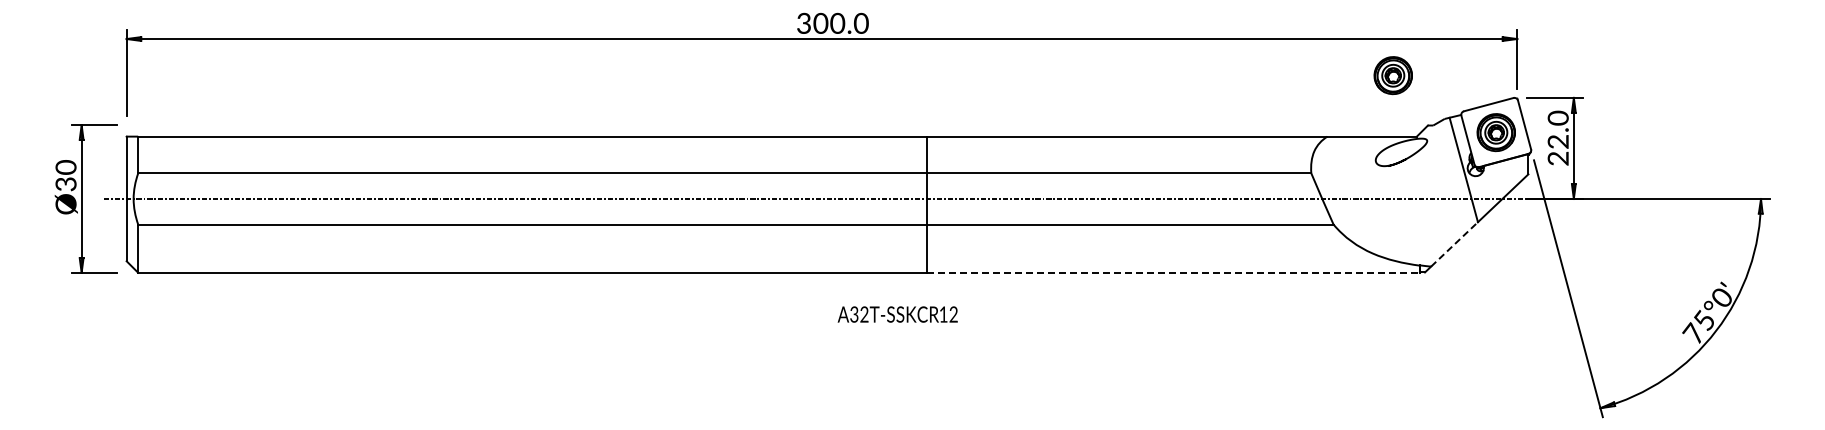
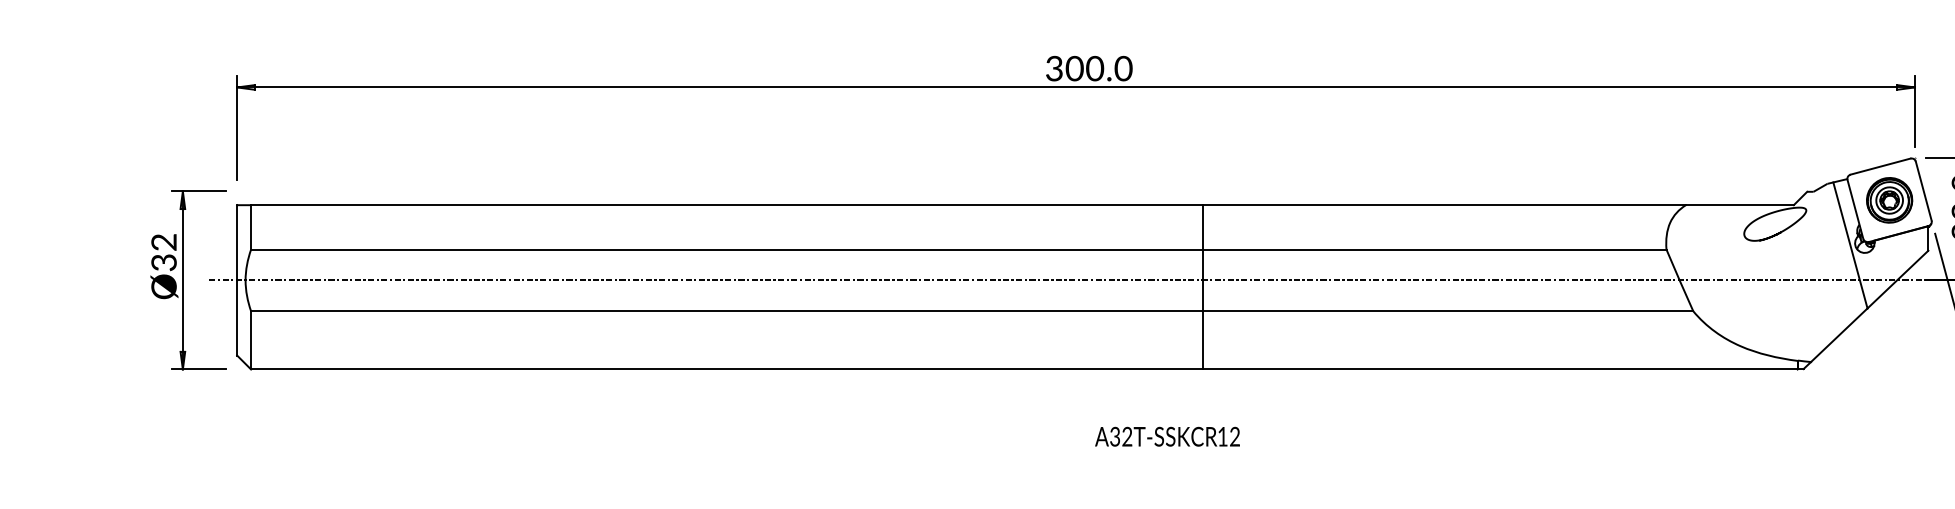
part: (1392, 75) -> (1764, 131), removed
text: (66, 167) -> (164, 242), Ø30 -> Ø32
line: (1454, 244) -> (1839, 335), dashed -> solid
line: (1173, 272) -> (1500, 369), dashed -> solid
text: (897, 314) -> (1167, 436), moved

